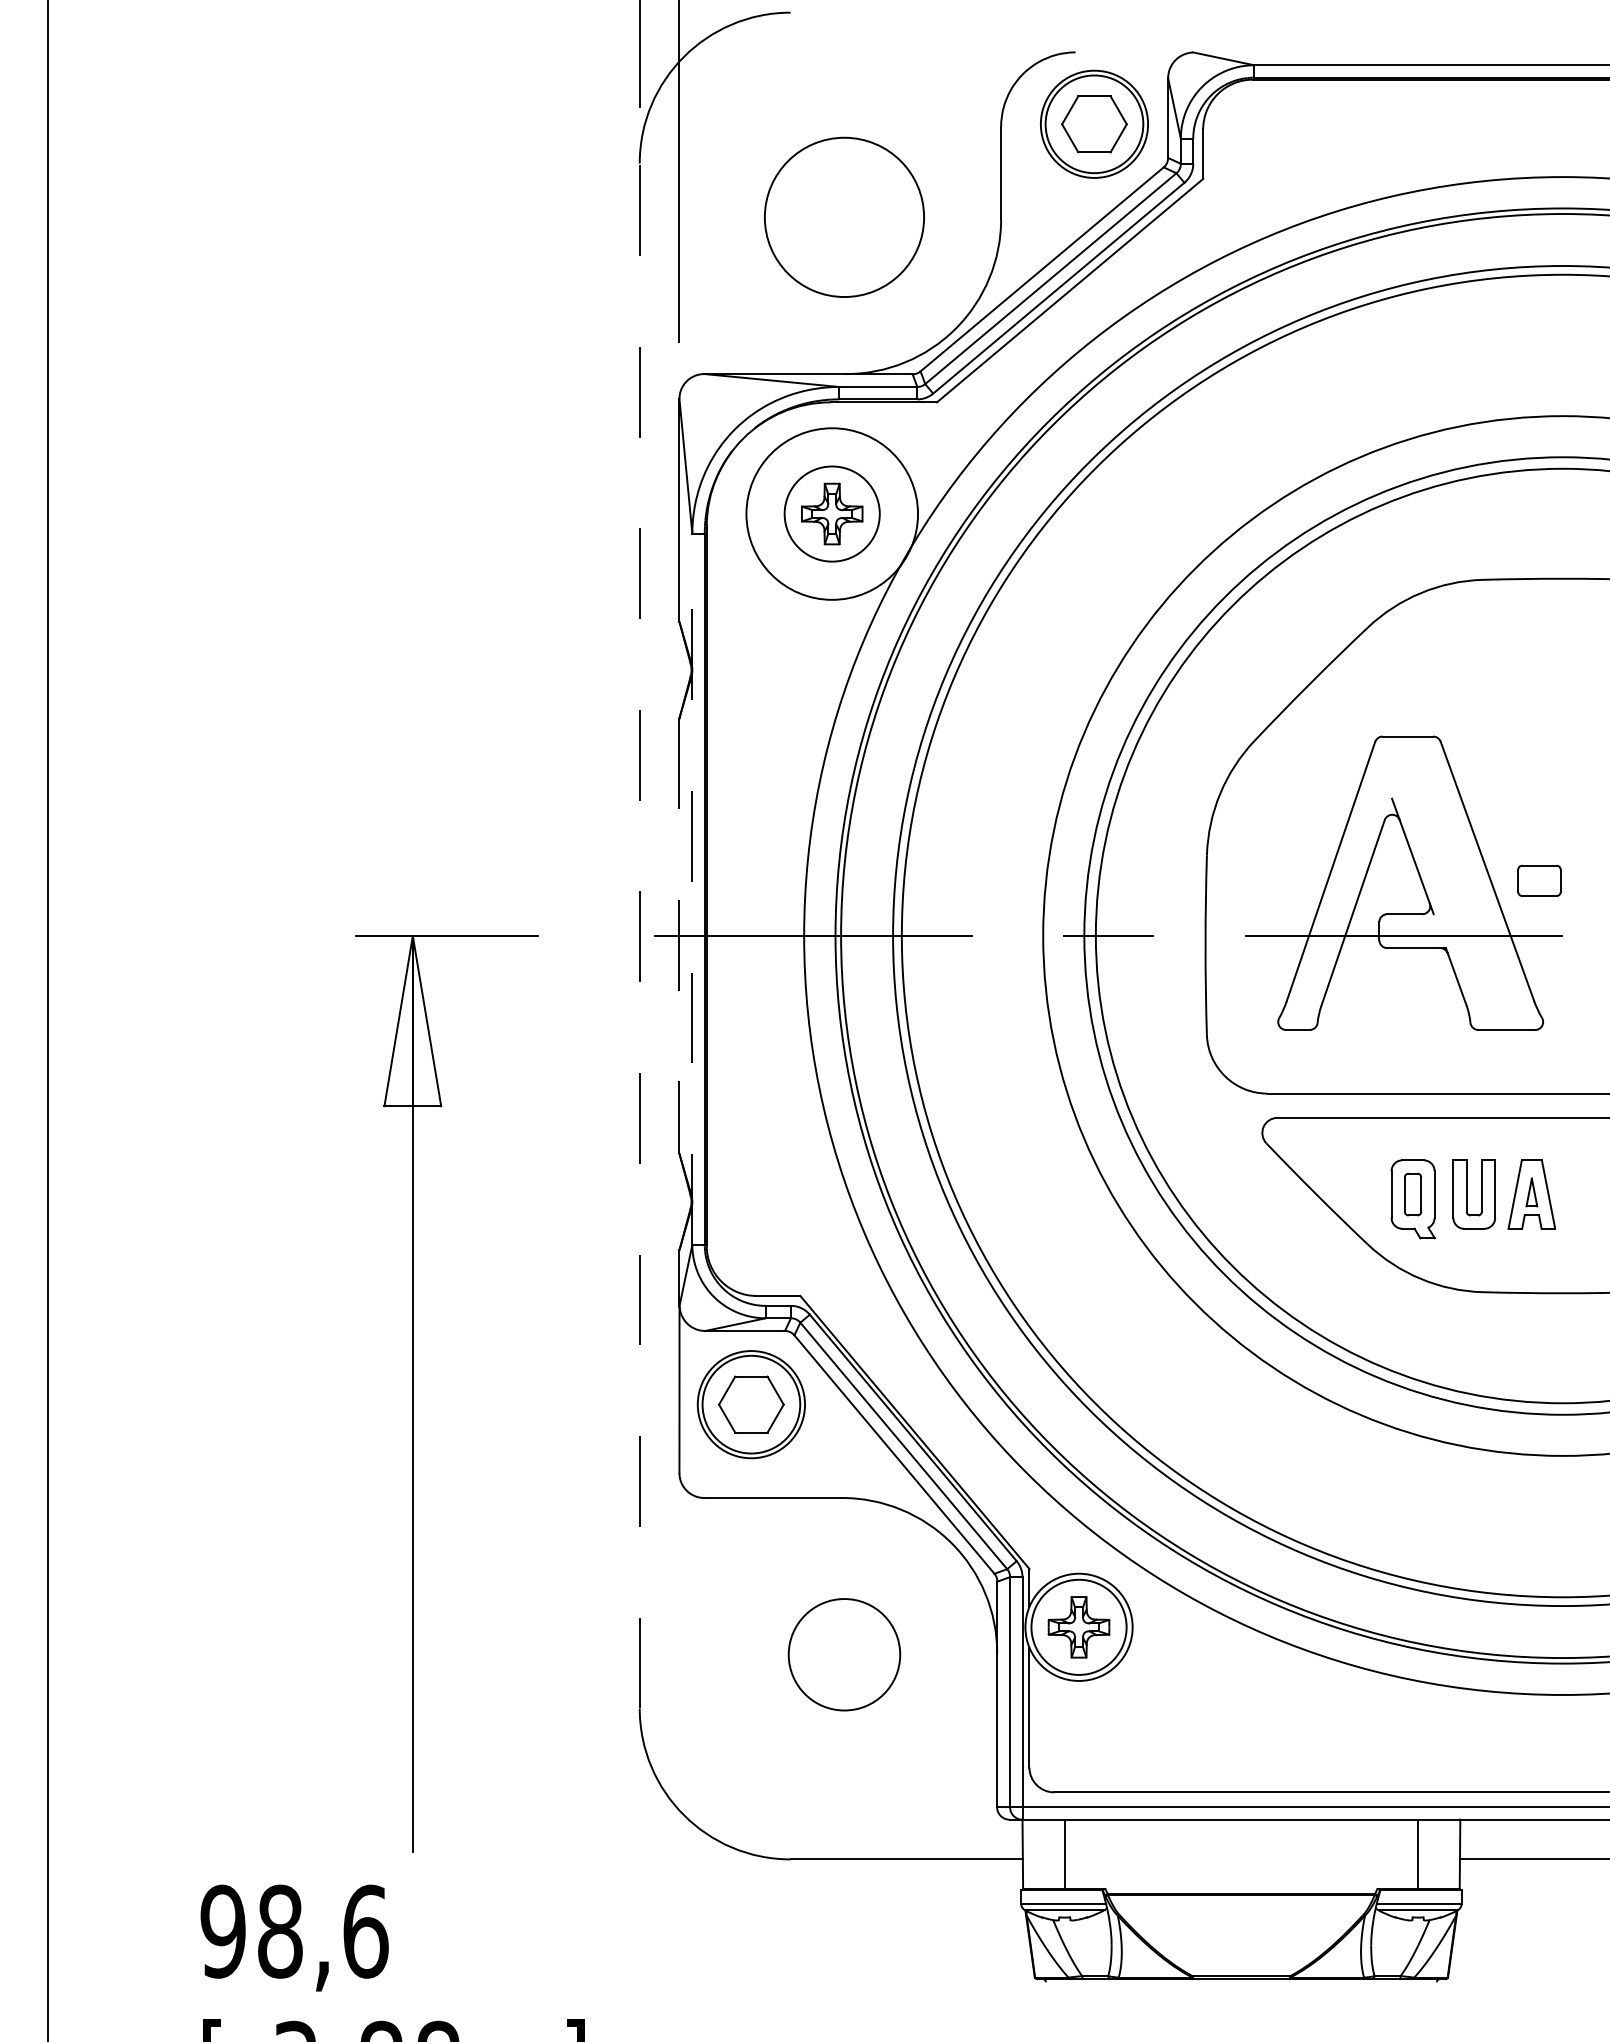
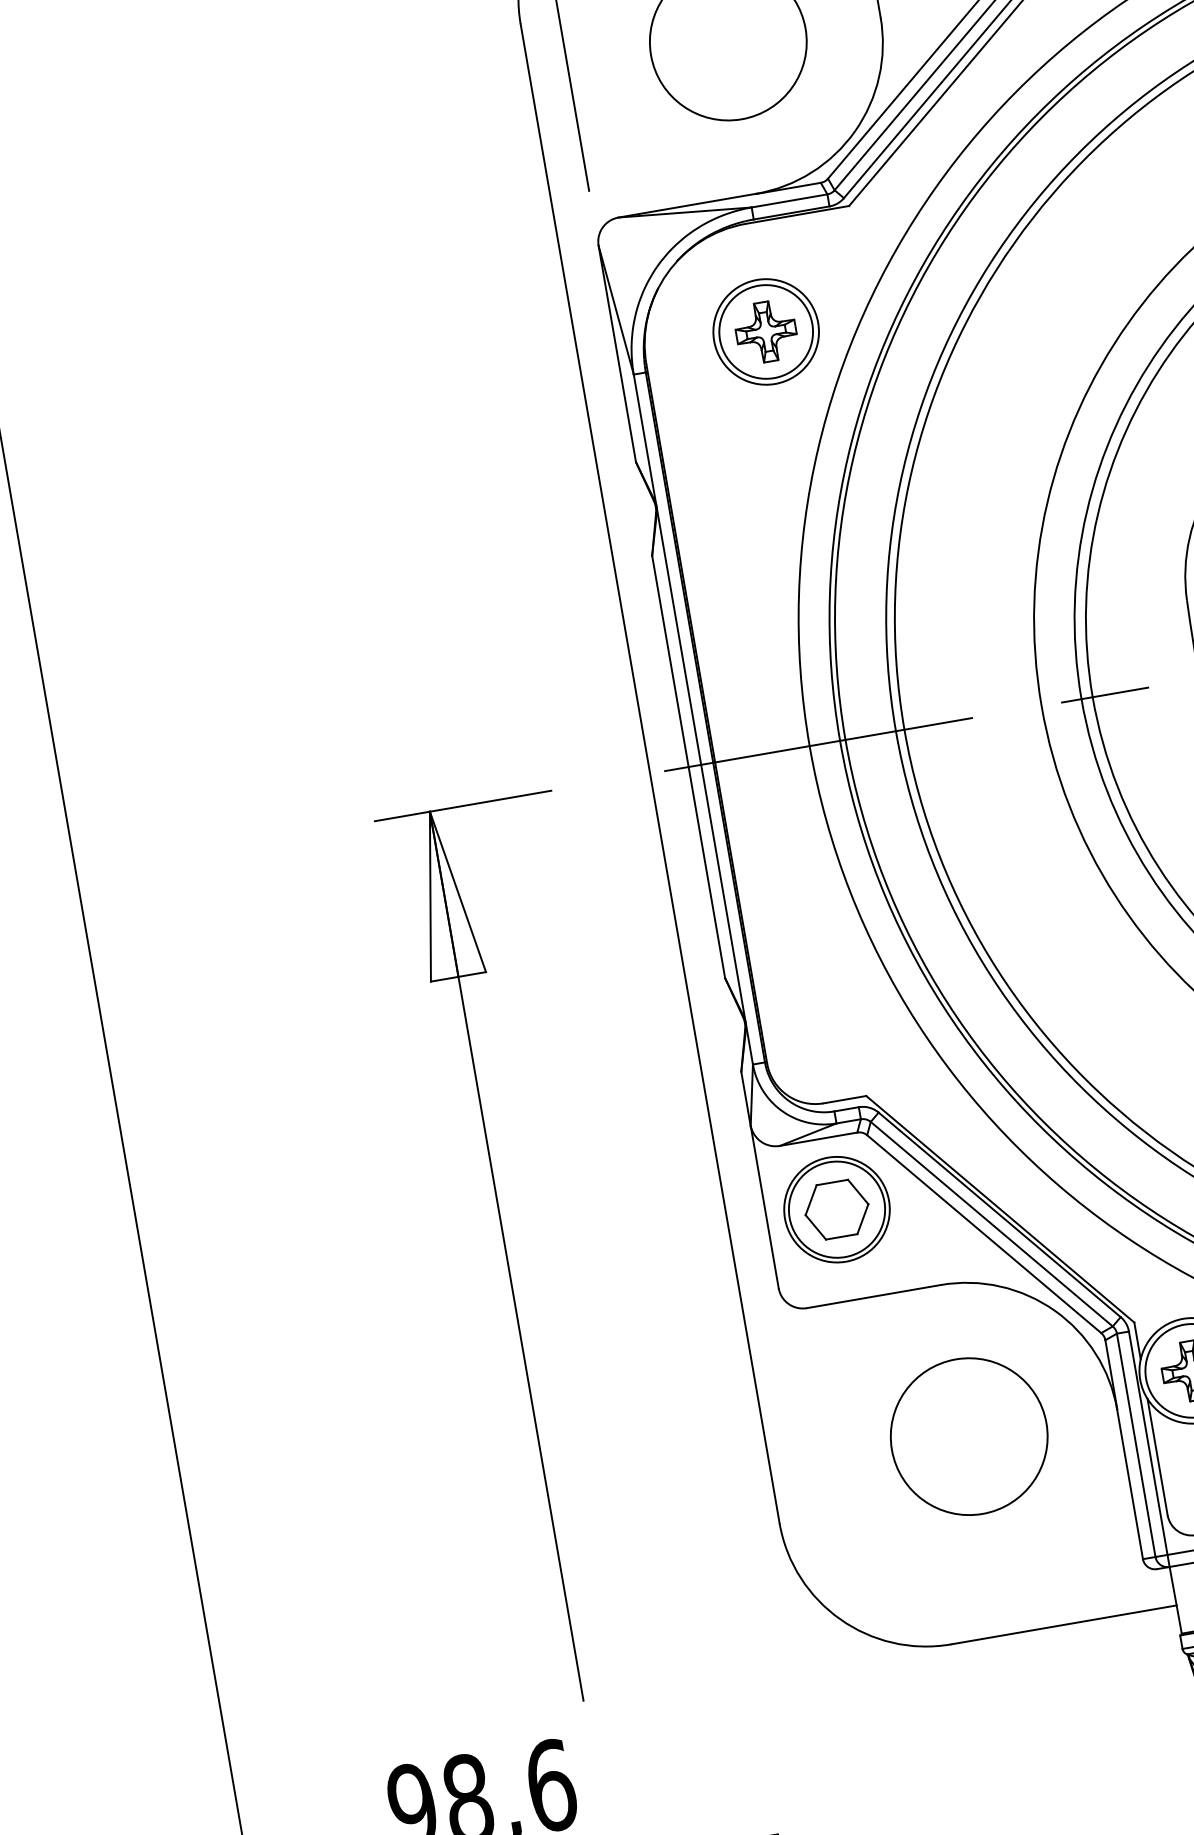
circle: (831, 513) -> (765, 331), size x0.62
line: (692, 889) -> (693, 719), dashed -> solid
line: (639, 935) -> (649, 773), dashed -> solid
line: (679, 936) -> (688, 767), dashed -> solid
circle: (844, 1654) -> (969, 1436), size x1.43

